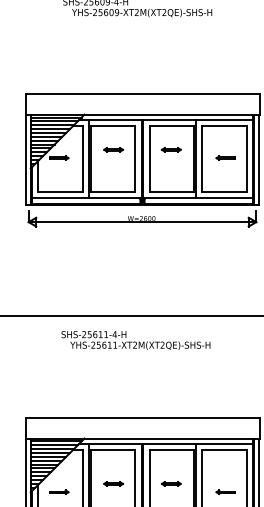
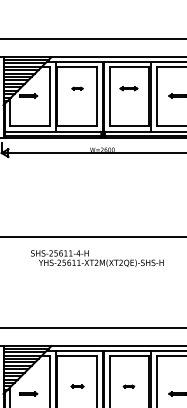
part: (113, 149) -> (77, 88), size x0.6
part: (113, 483) -> (77, 386), size x0.7
part: (171, 483) -> (129, 386), size x0.6

